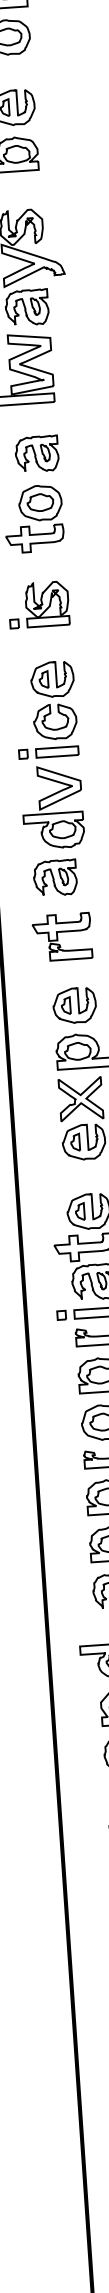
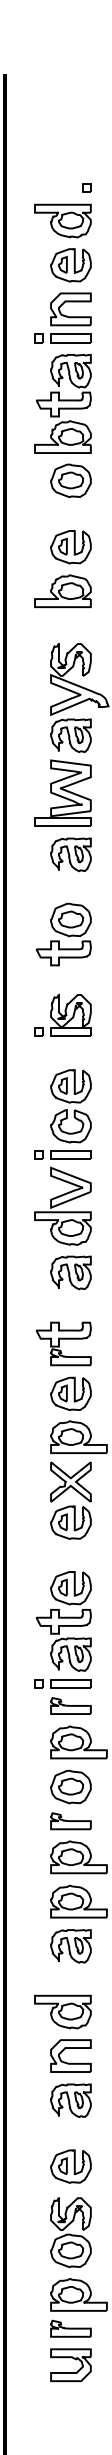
part: (36, 453) -> (70, 854), moved
part: (54, 877) -> (70, 1272), moved
part: (62, 936) -> (63, 1343), moved

